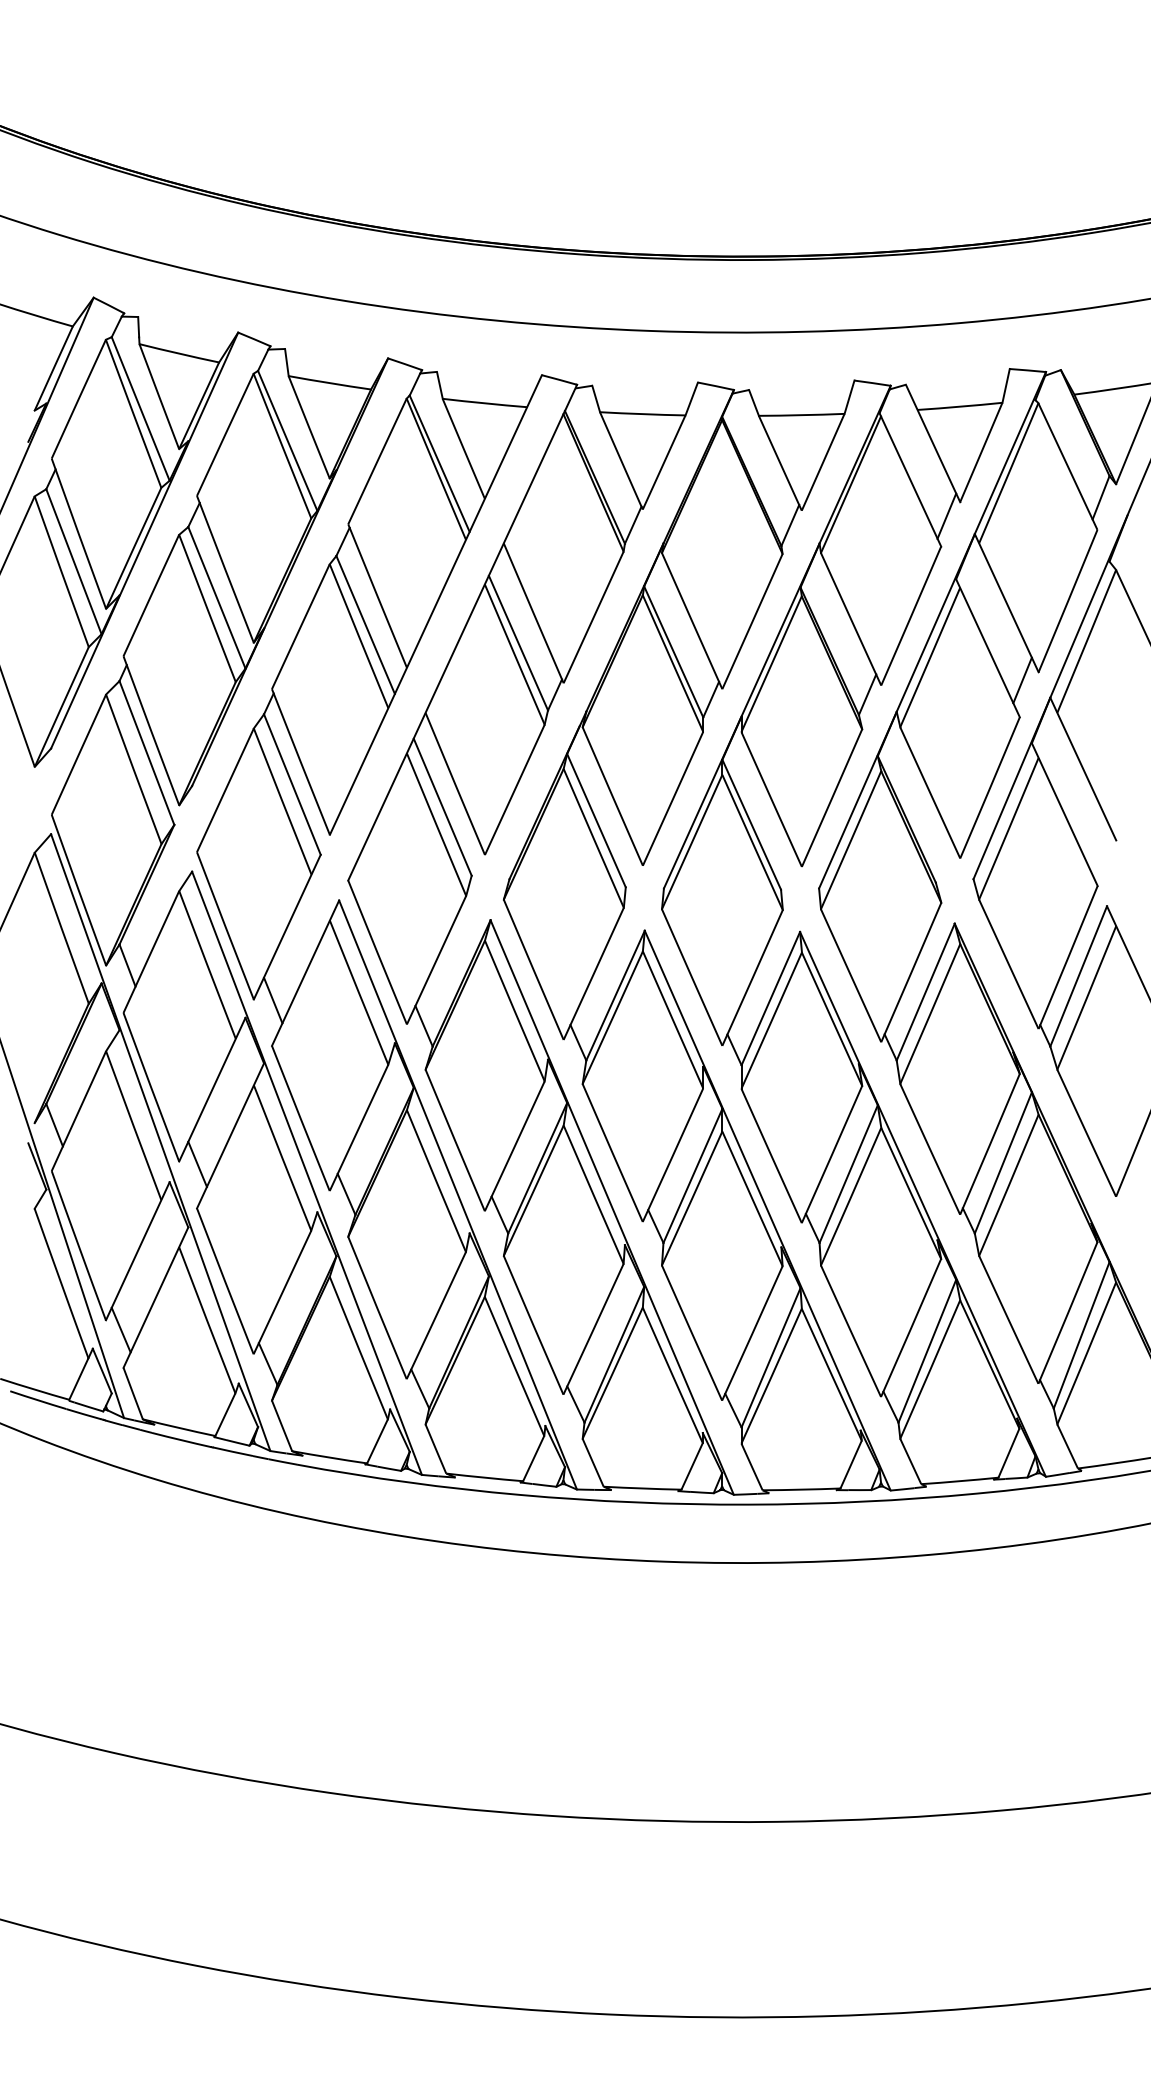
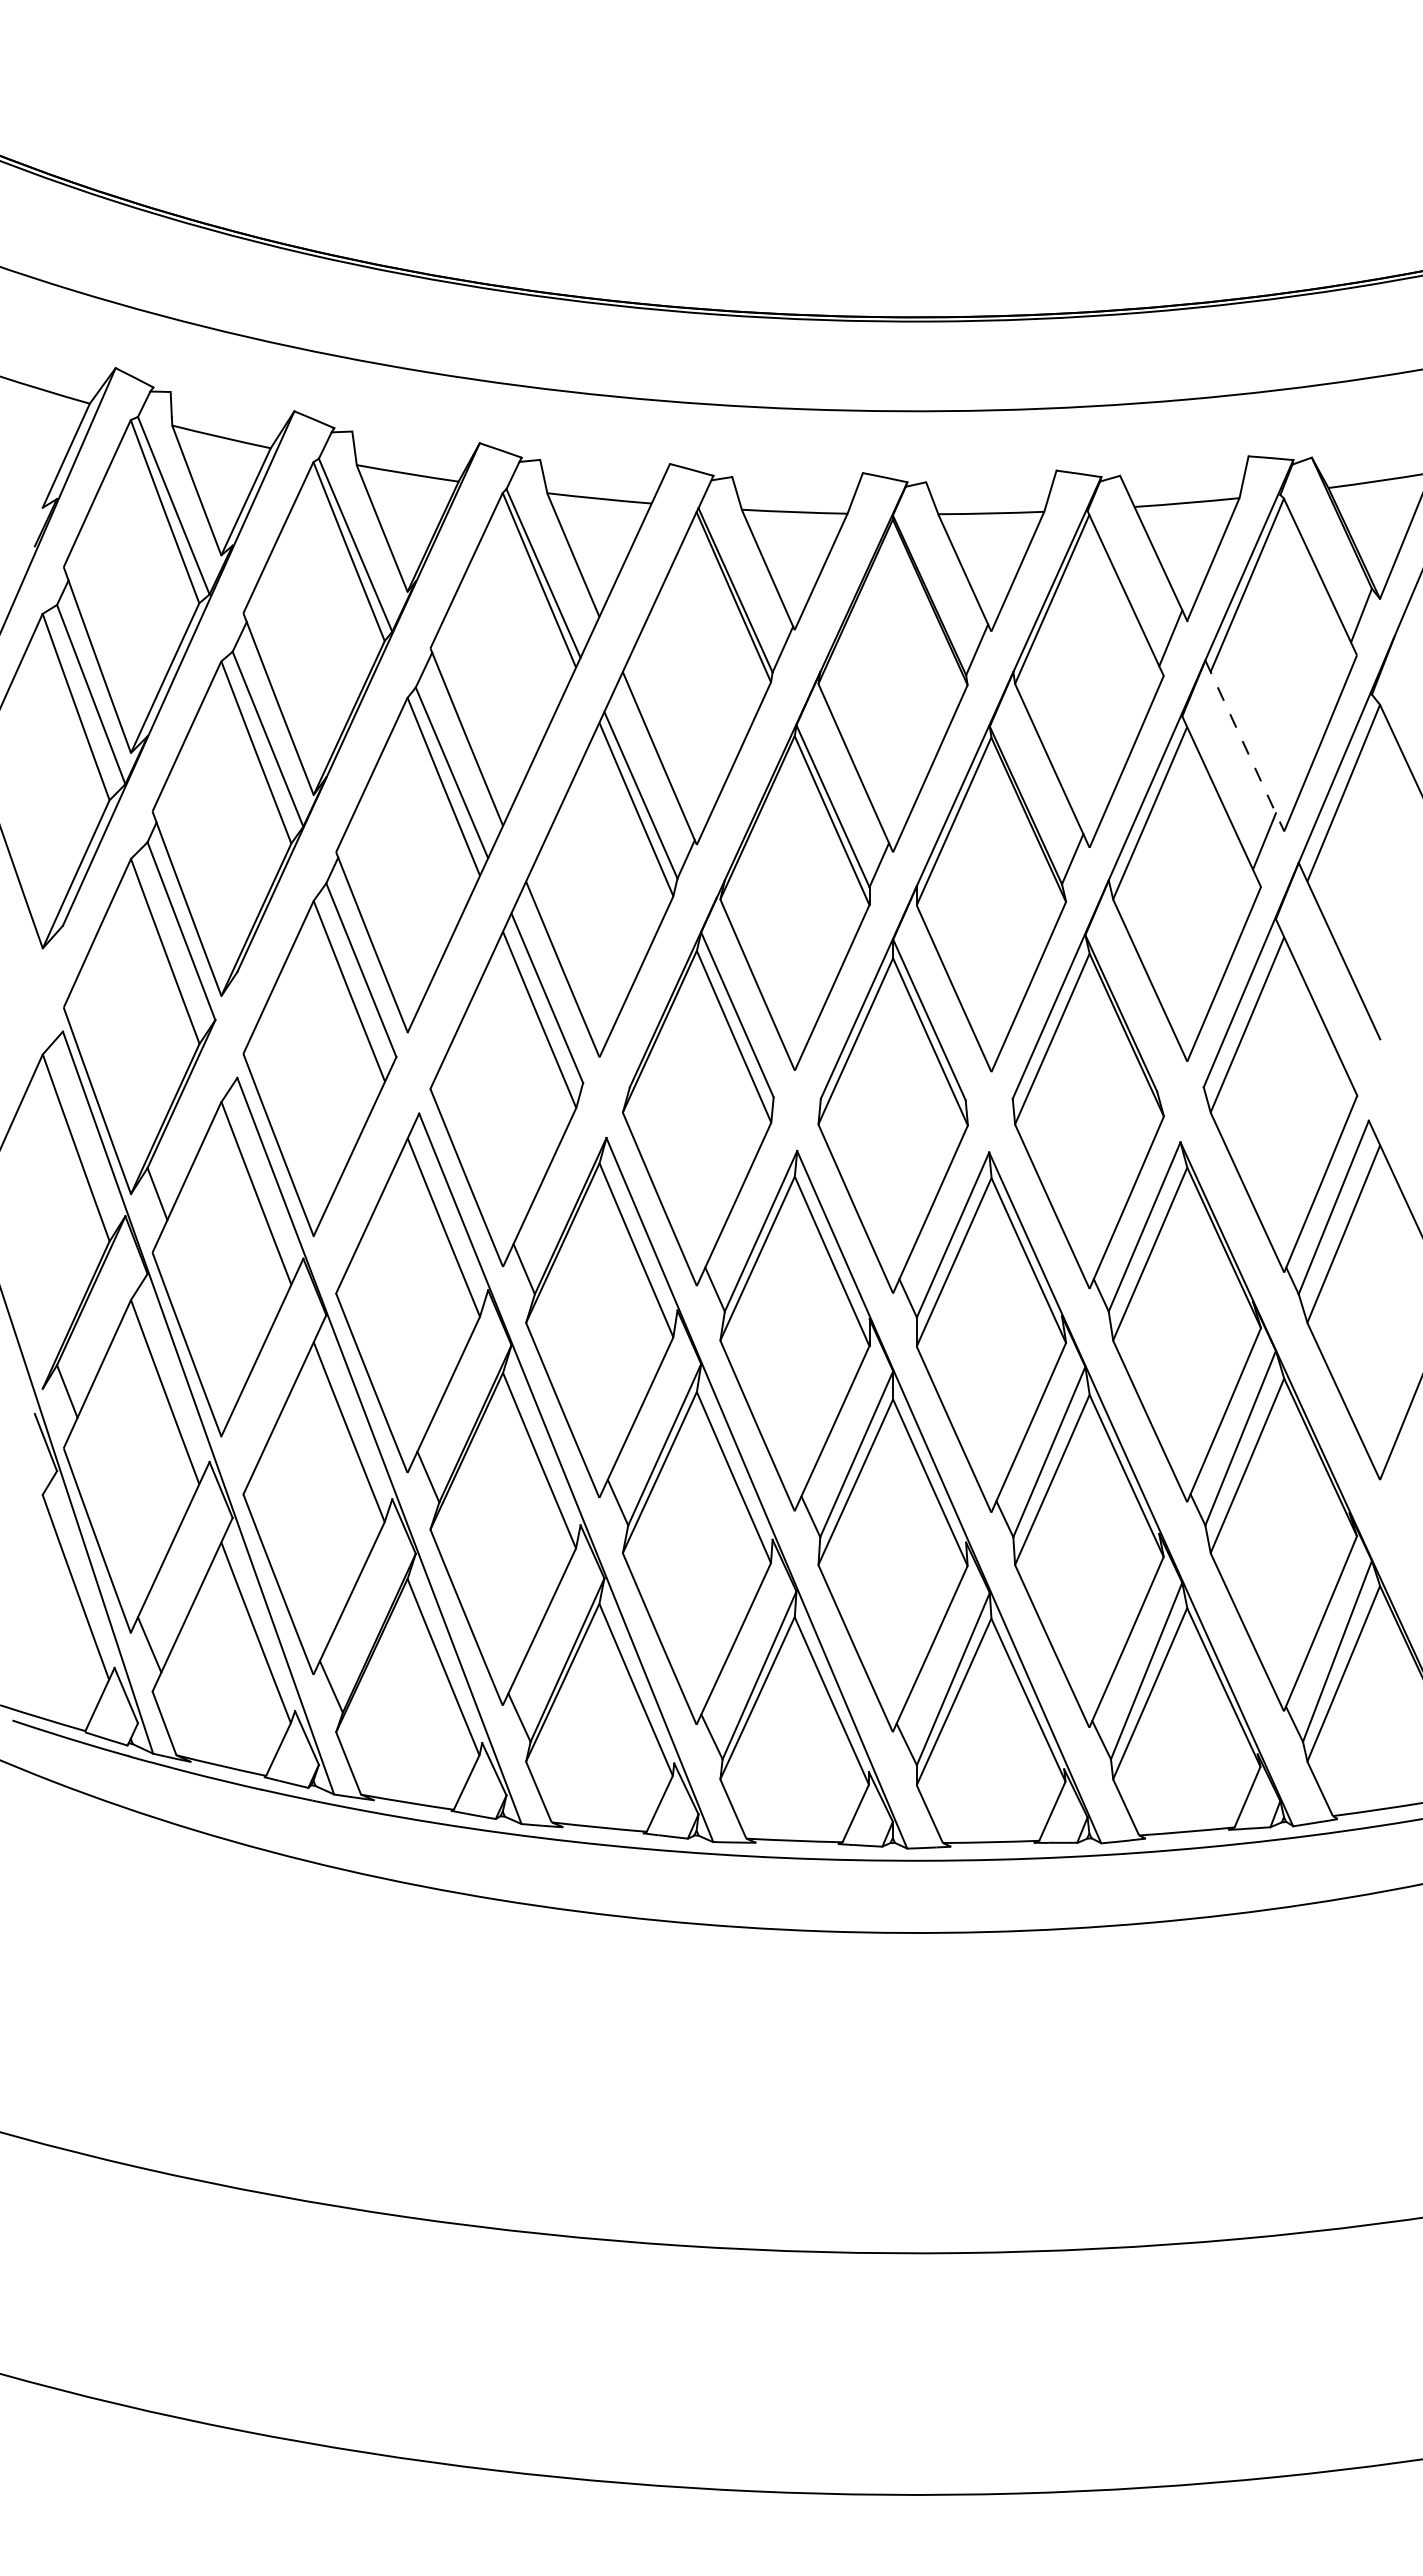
line: (1007, 603) -> (1245, 746), solid -> dashed
line: (273, 1000) -> (337, 1237), removed
line: (197, 1164) -> (243, 1439), removed

